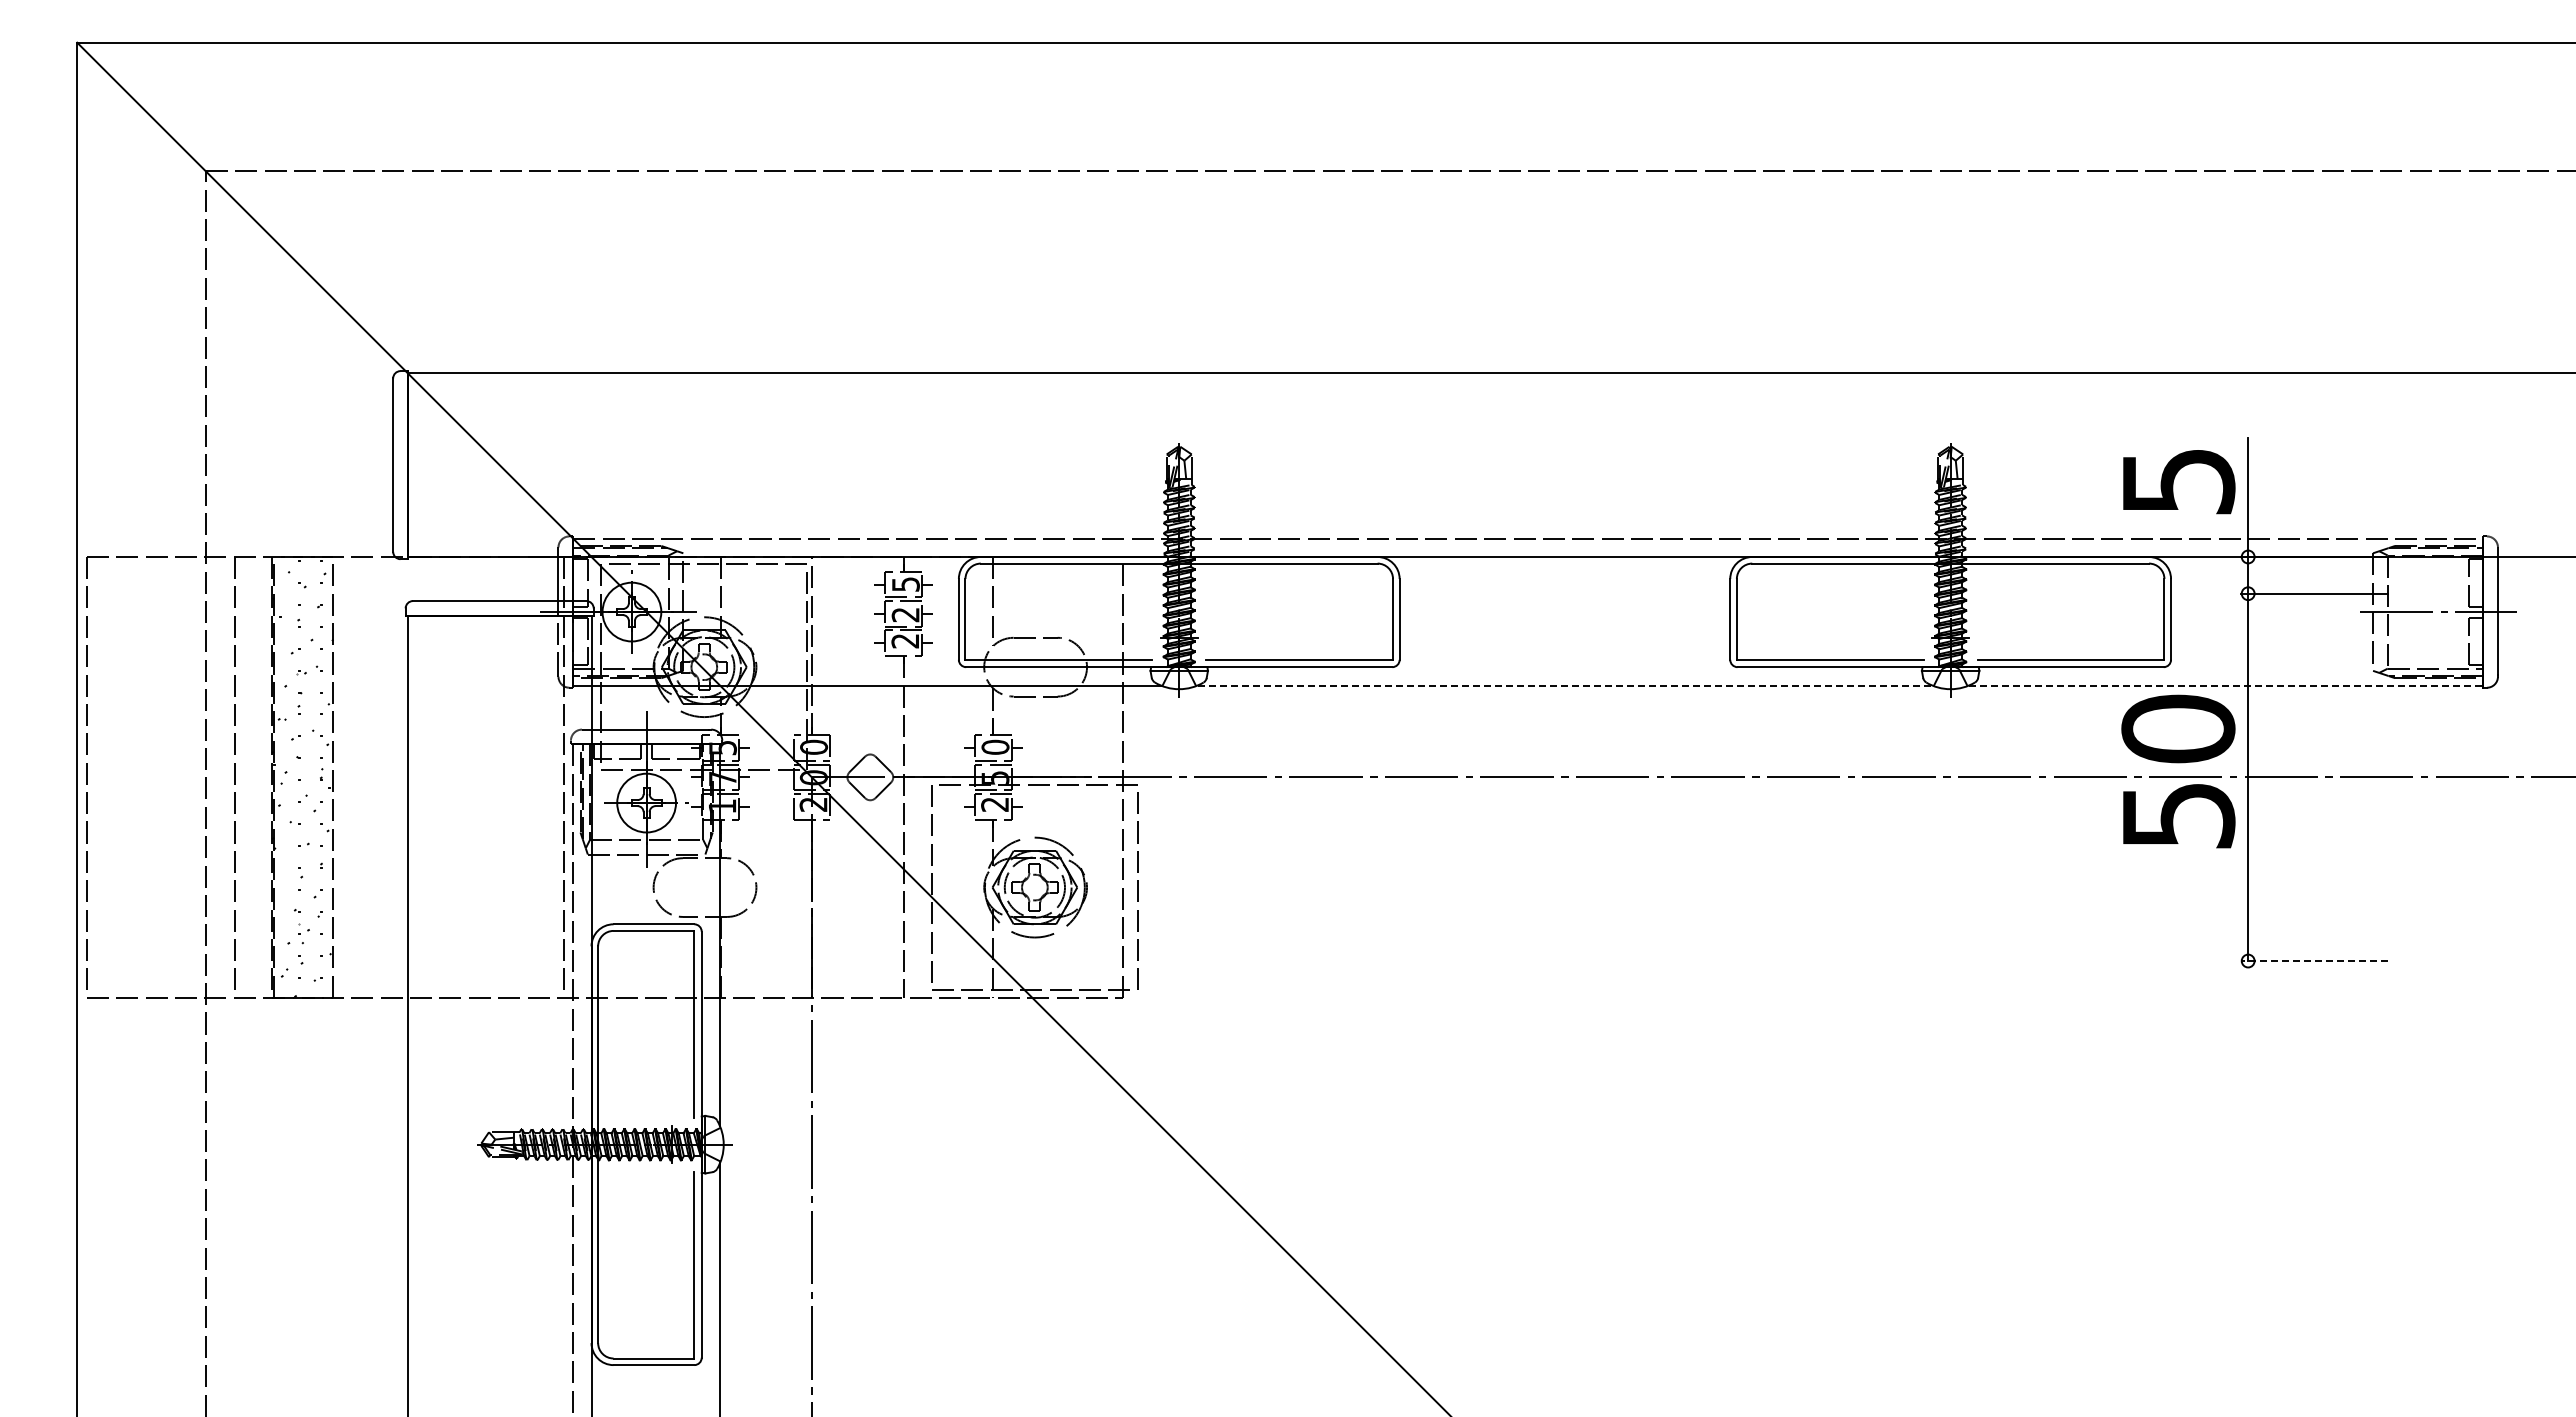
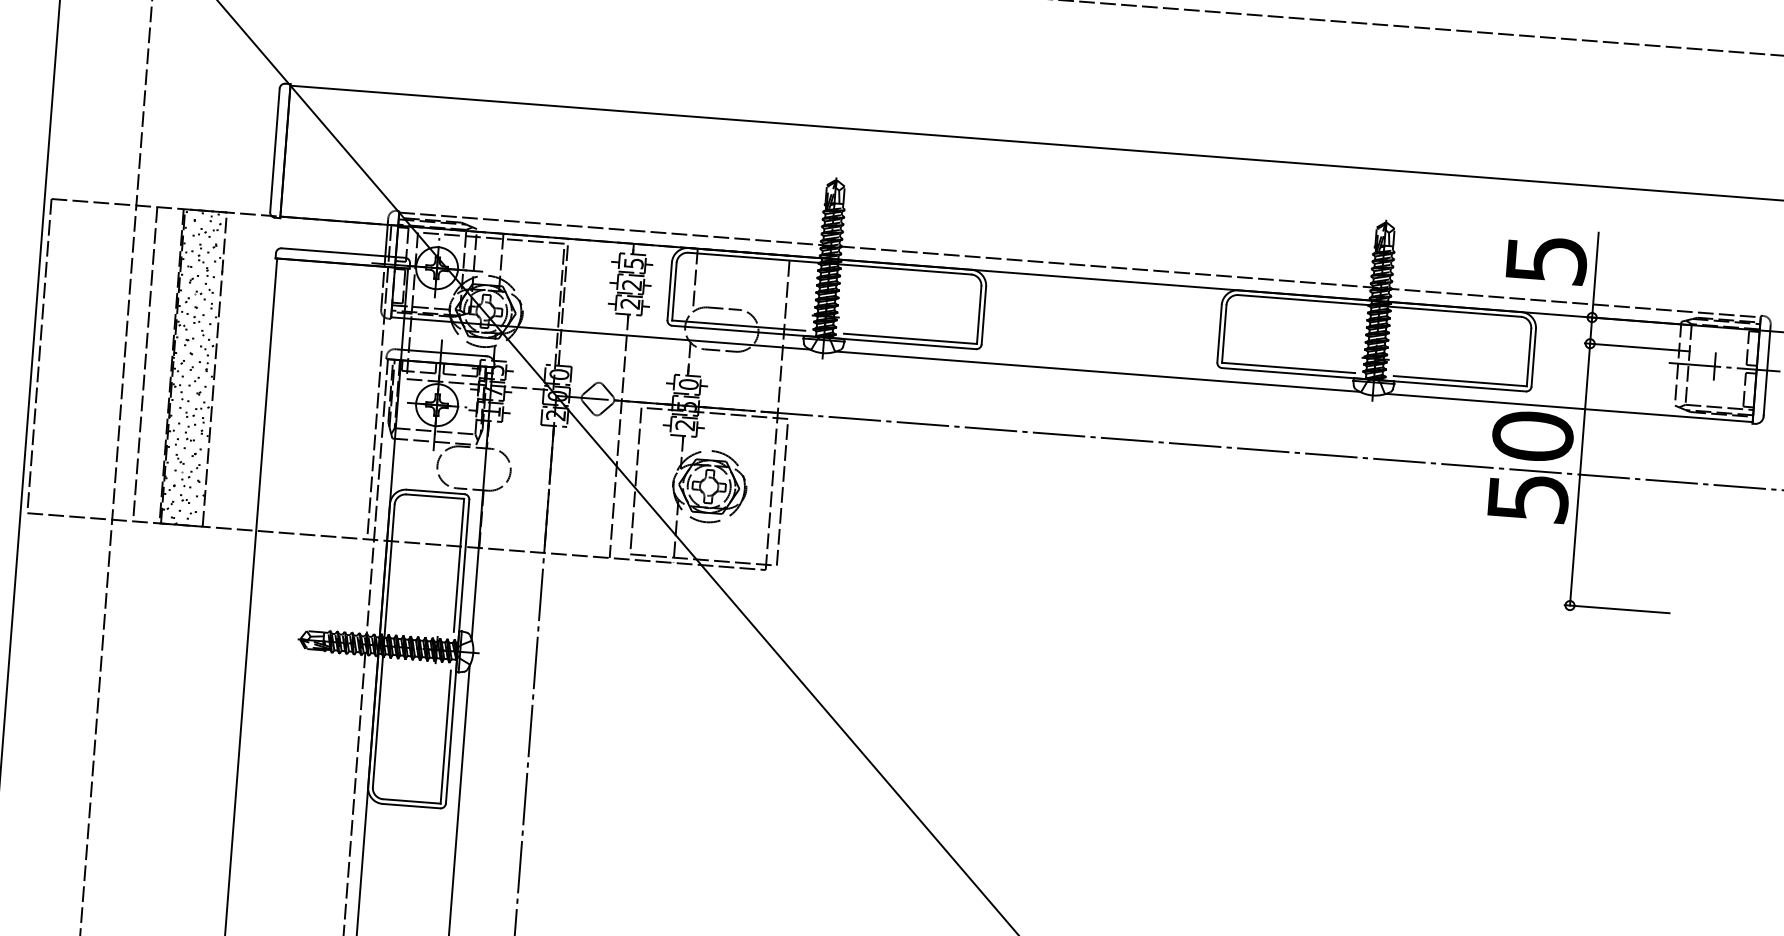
line: (2424, 611) -> (1714, 366), added
line: (1565, 685) -> (1098, 371), dashed -> solid
line: (2226, 685) -> (1569, 407), dashed -> solid
line: (2313, 961) -> (1616, 609), dashed -> solid

